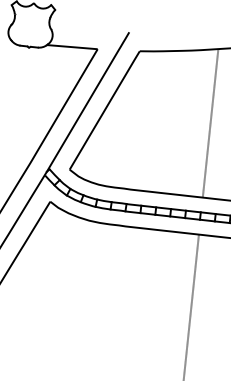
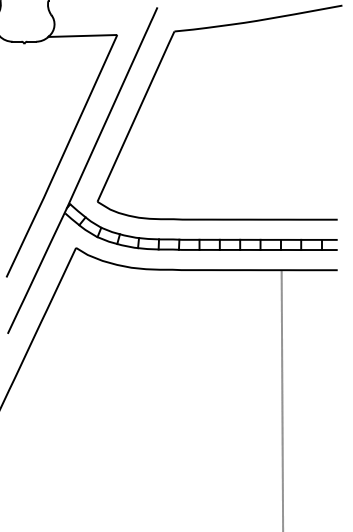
line: (210, 122) -> (280, 117), removed

